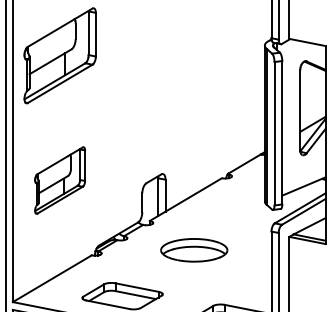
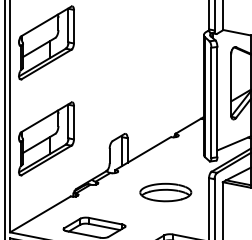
part: (59, 180) -> (46, 138), size x1.43
part: (194, 250) -> (165, 192), moved

